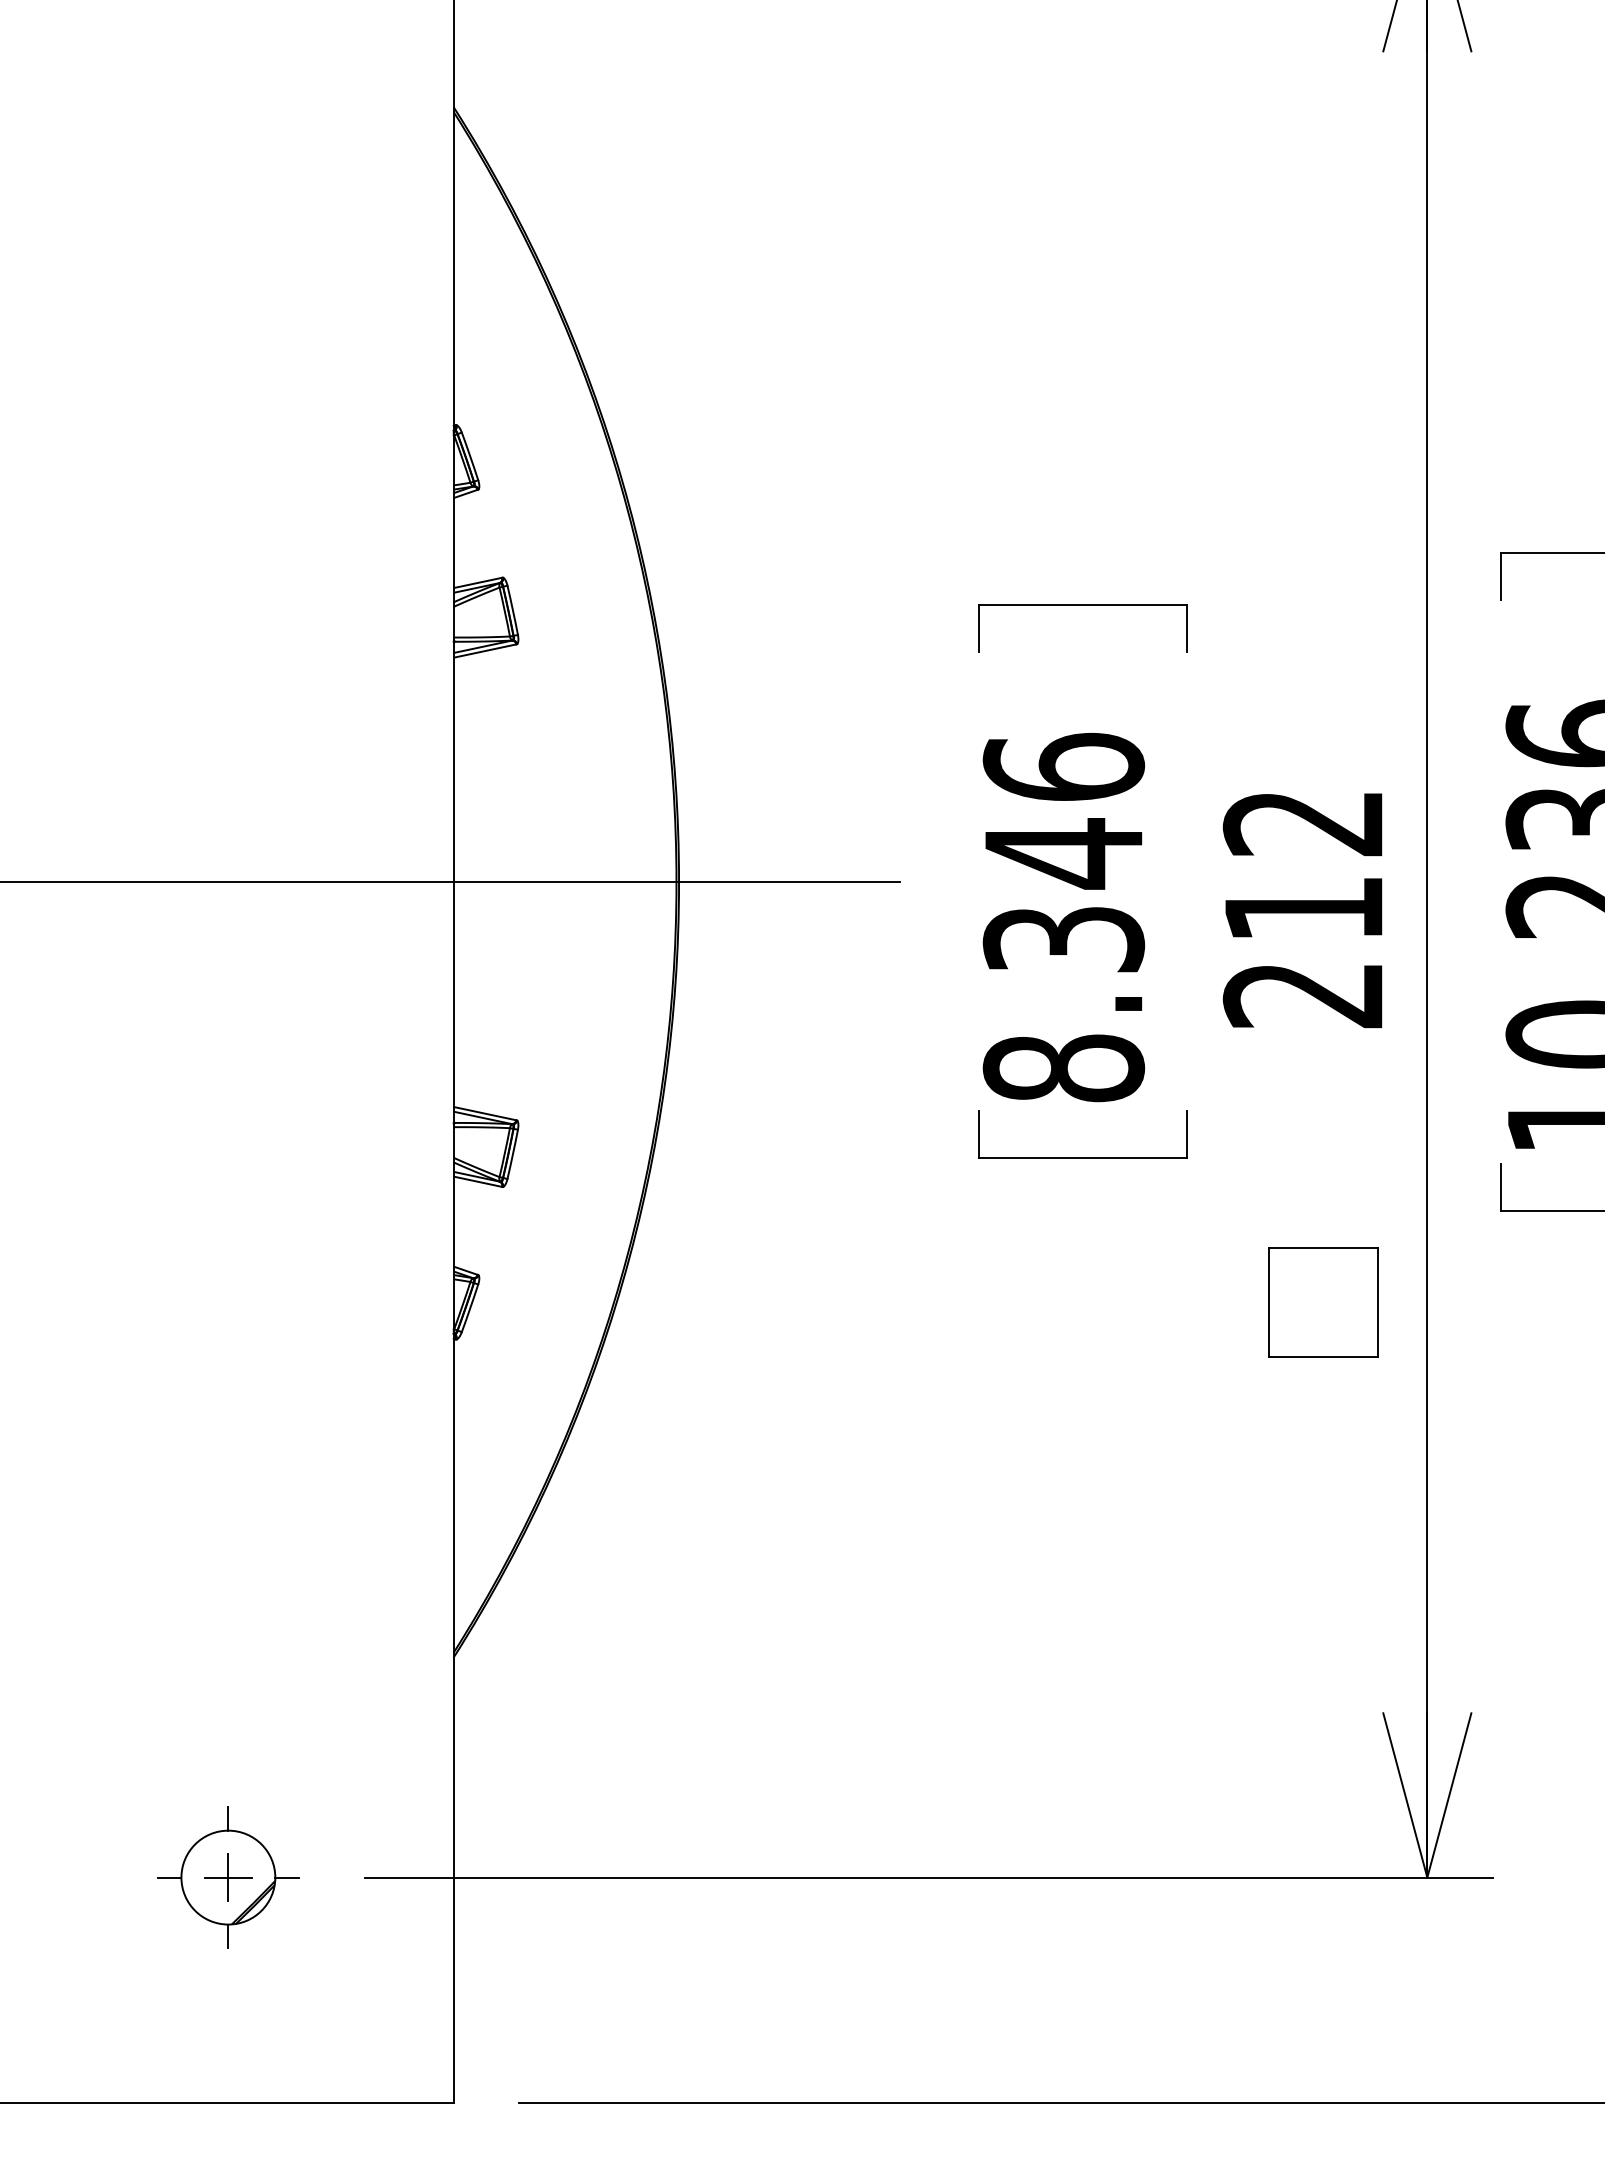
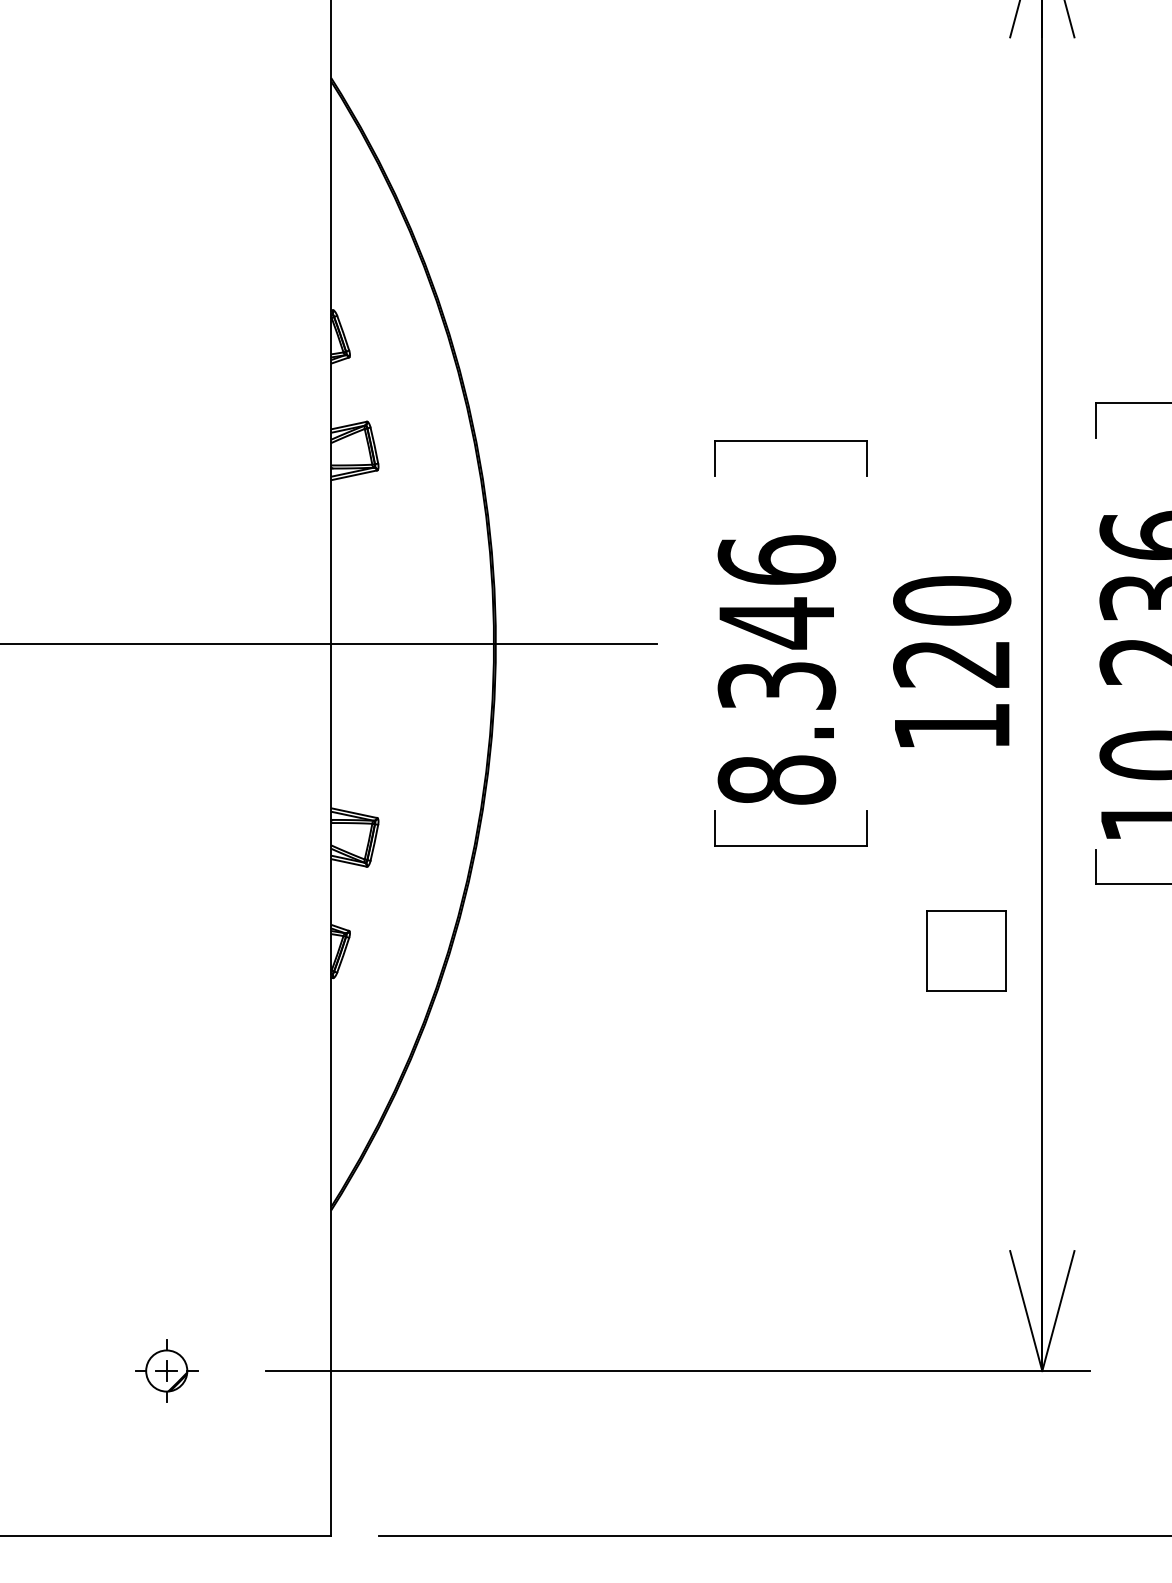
text: (1303, 908) -> (951, 663), 212 -> 120
part: (228, 1877) -> (166, 1370), size x0.6

